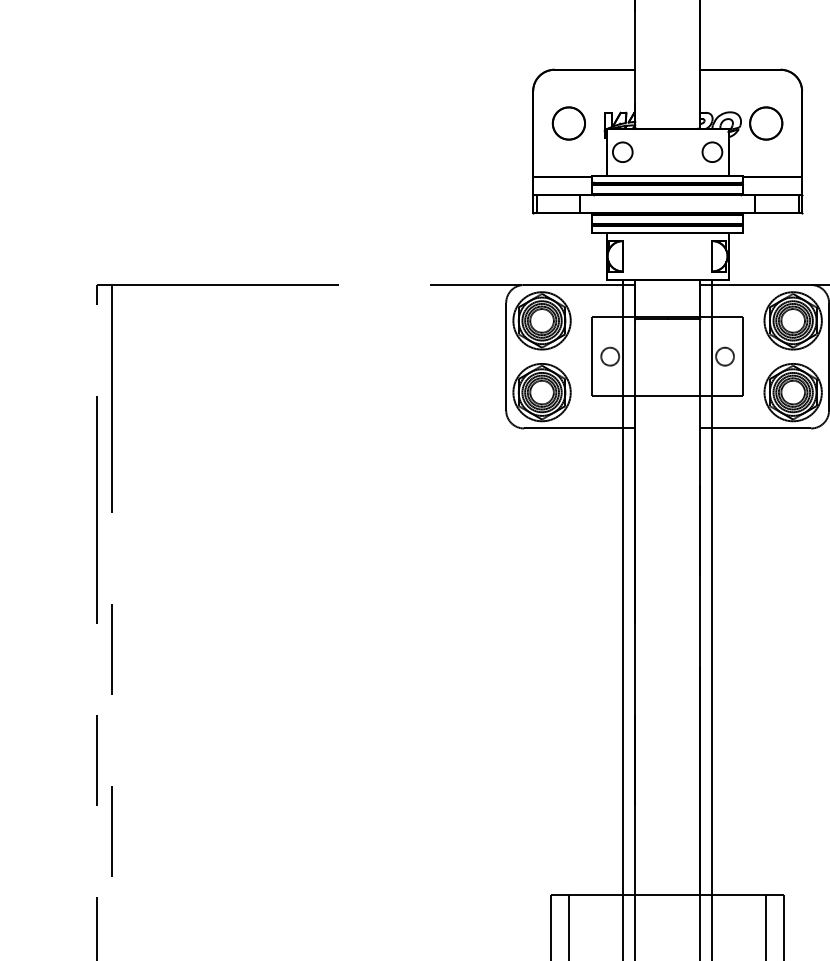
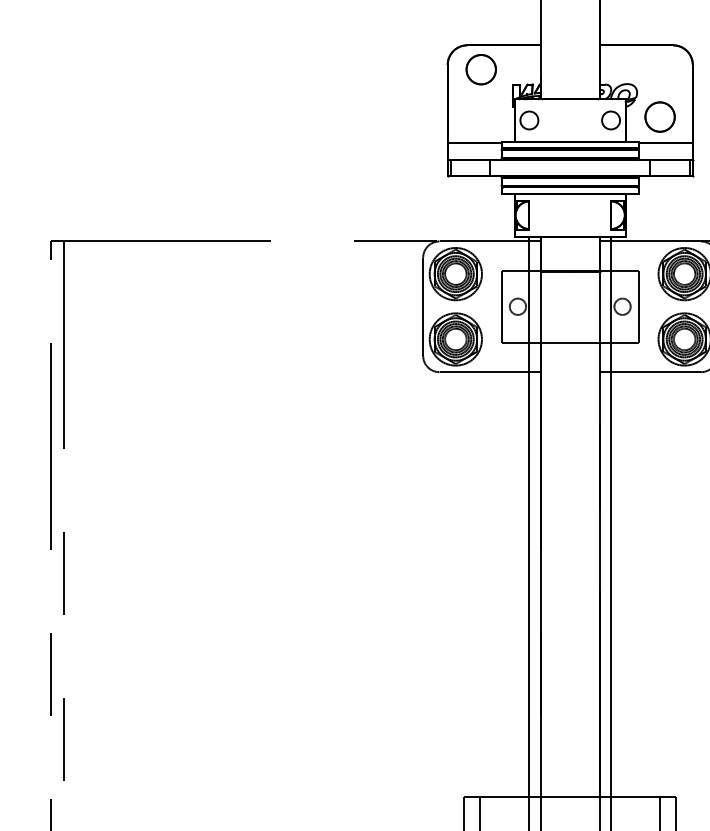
circle: (568, 123) -> (480, 69), moved
circle: (766, 123) -> (660, 117), moved

